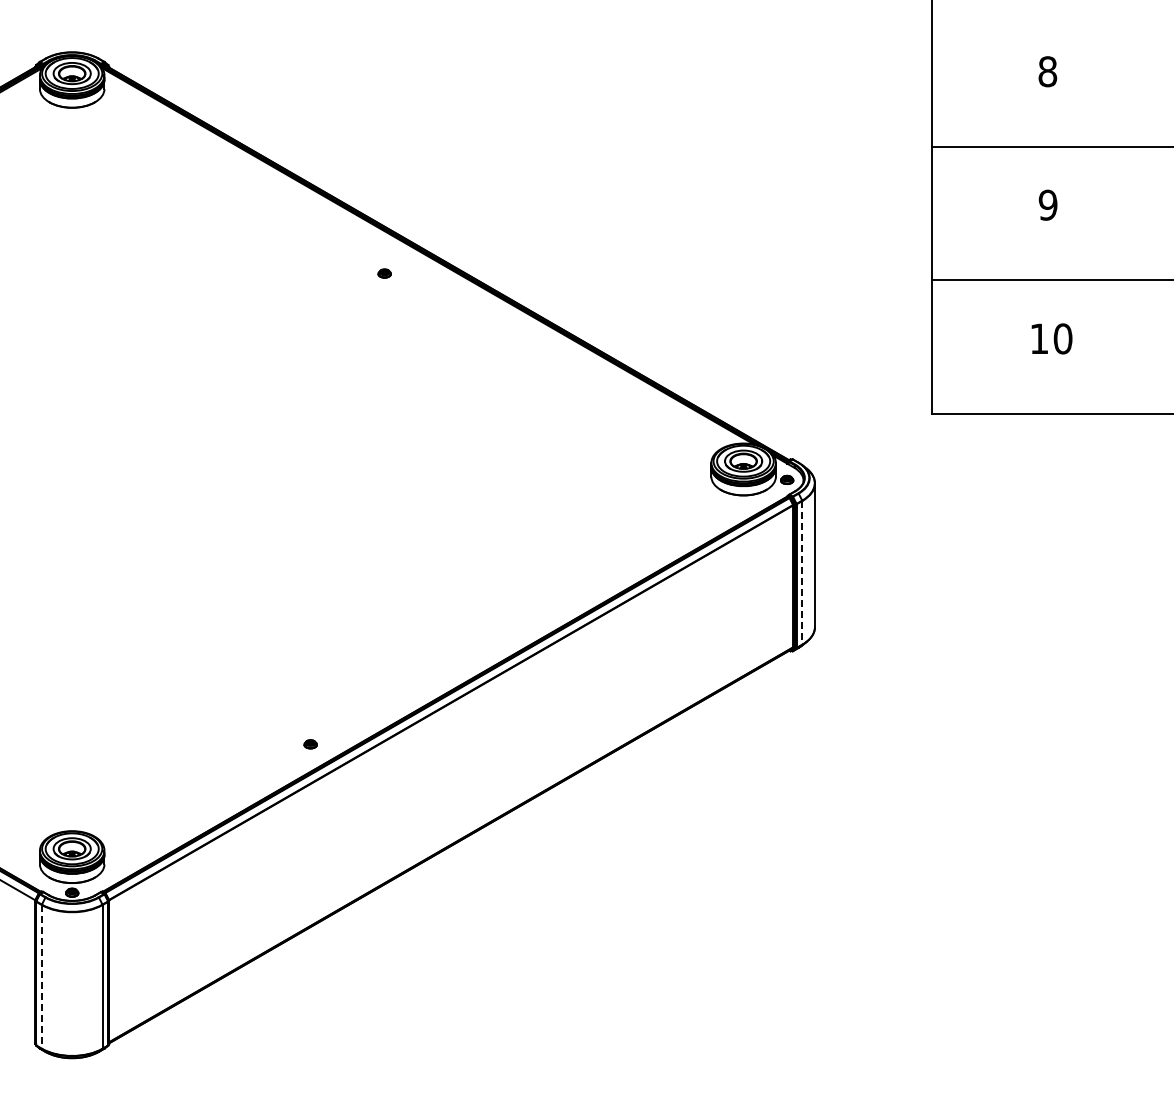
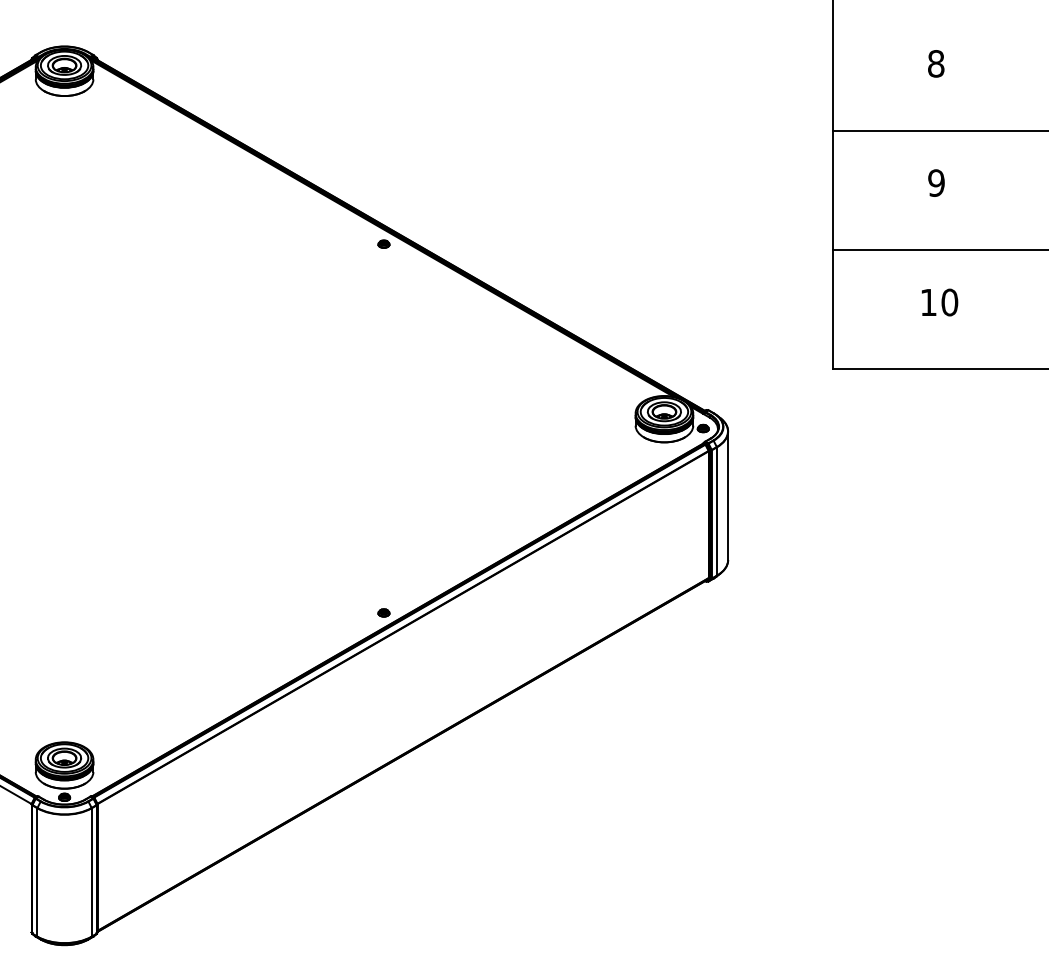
part: (384, 273) -> (383, 244), moved
line: (802, 572) -> (717, 511), dashed -> solid
part: (310, 744) -> (383, 613), moved
line: (41, 976) -> (37, 872), dashed -> solid

